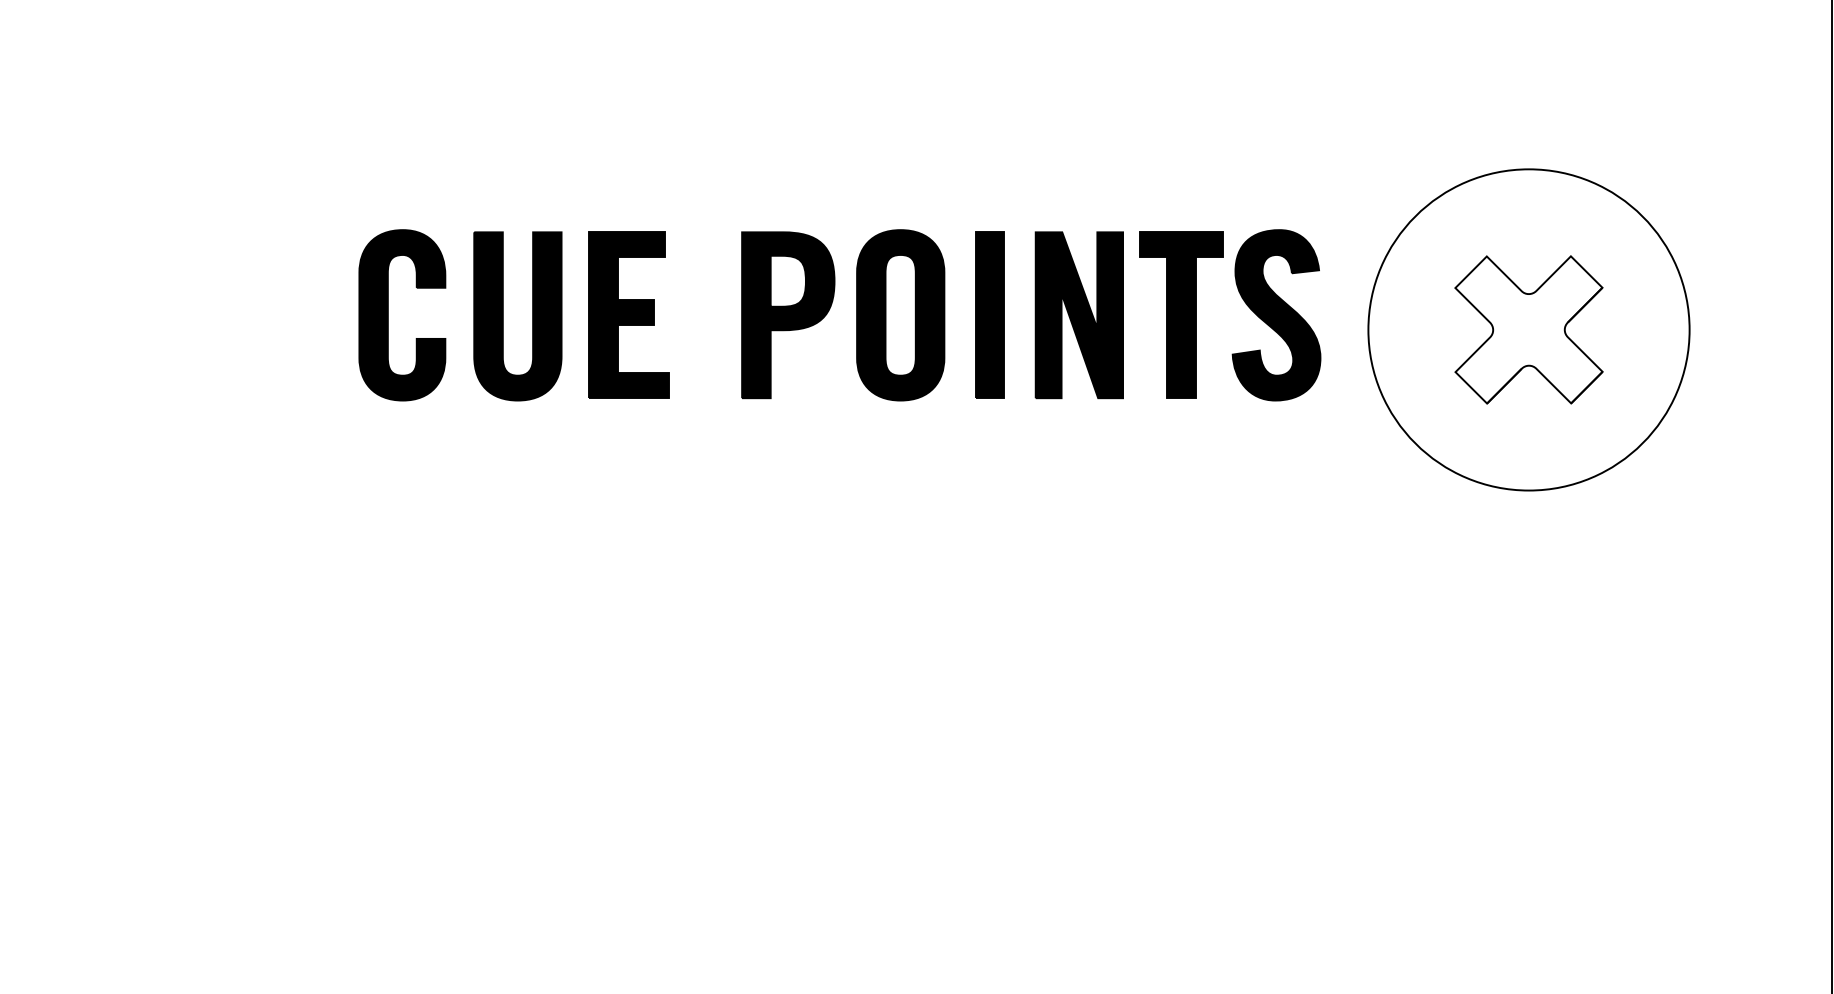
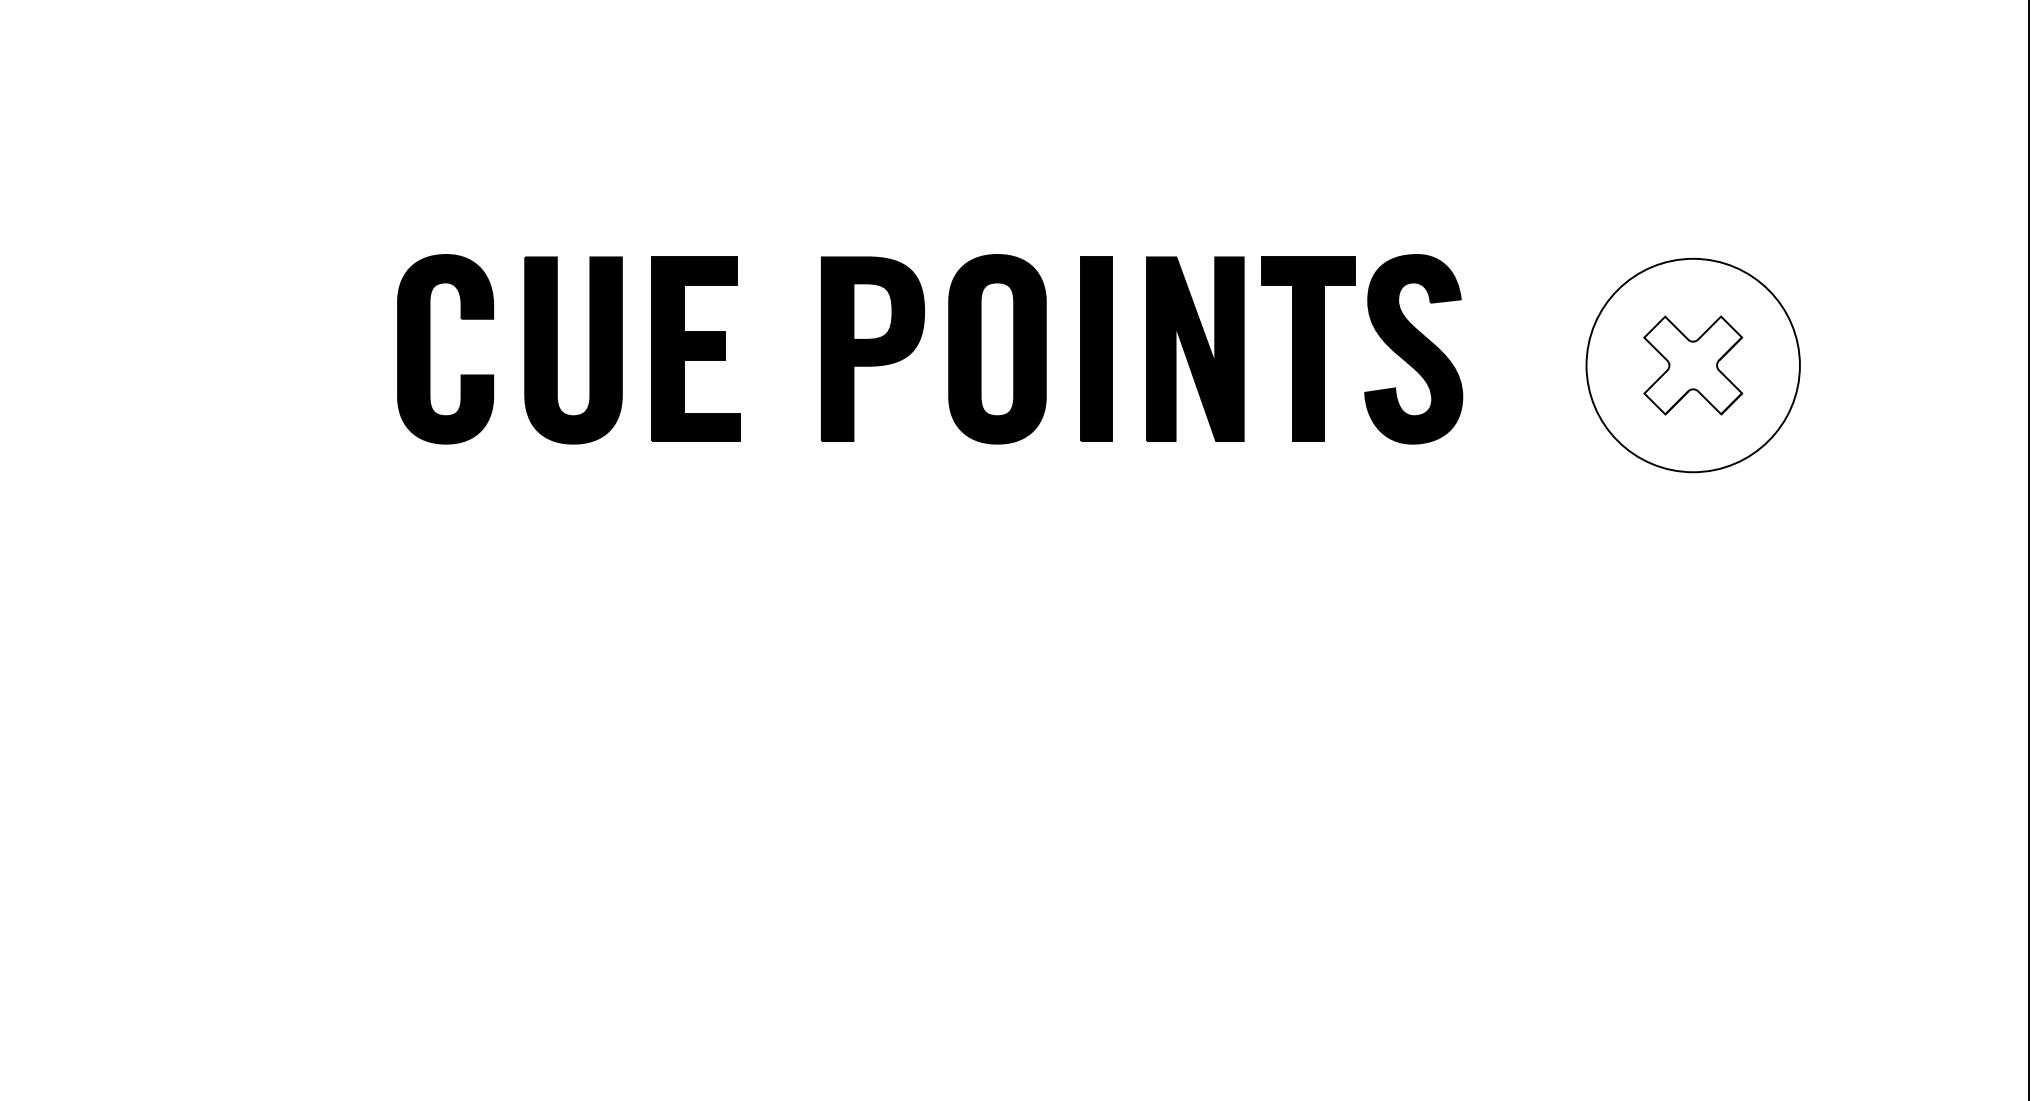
part: (1528, 329) -> (1692, 365), size x0.6

